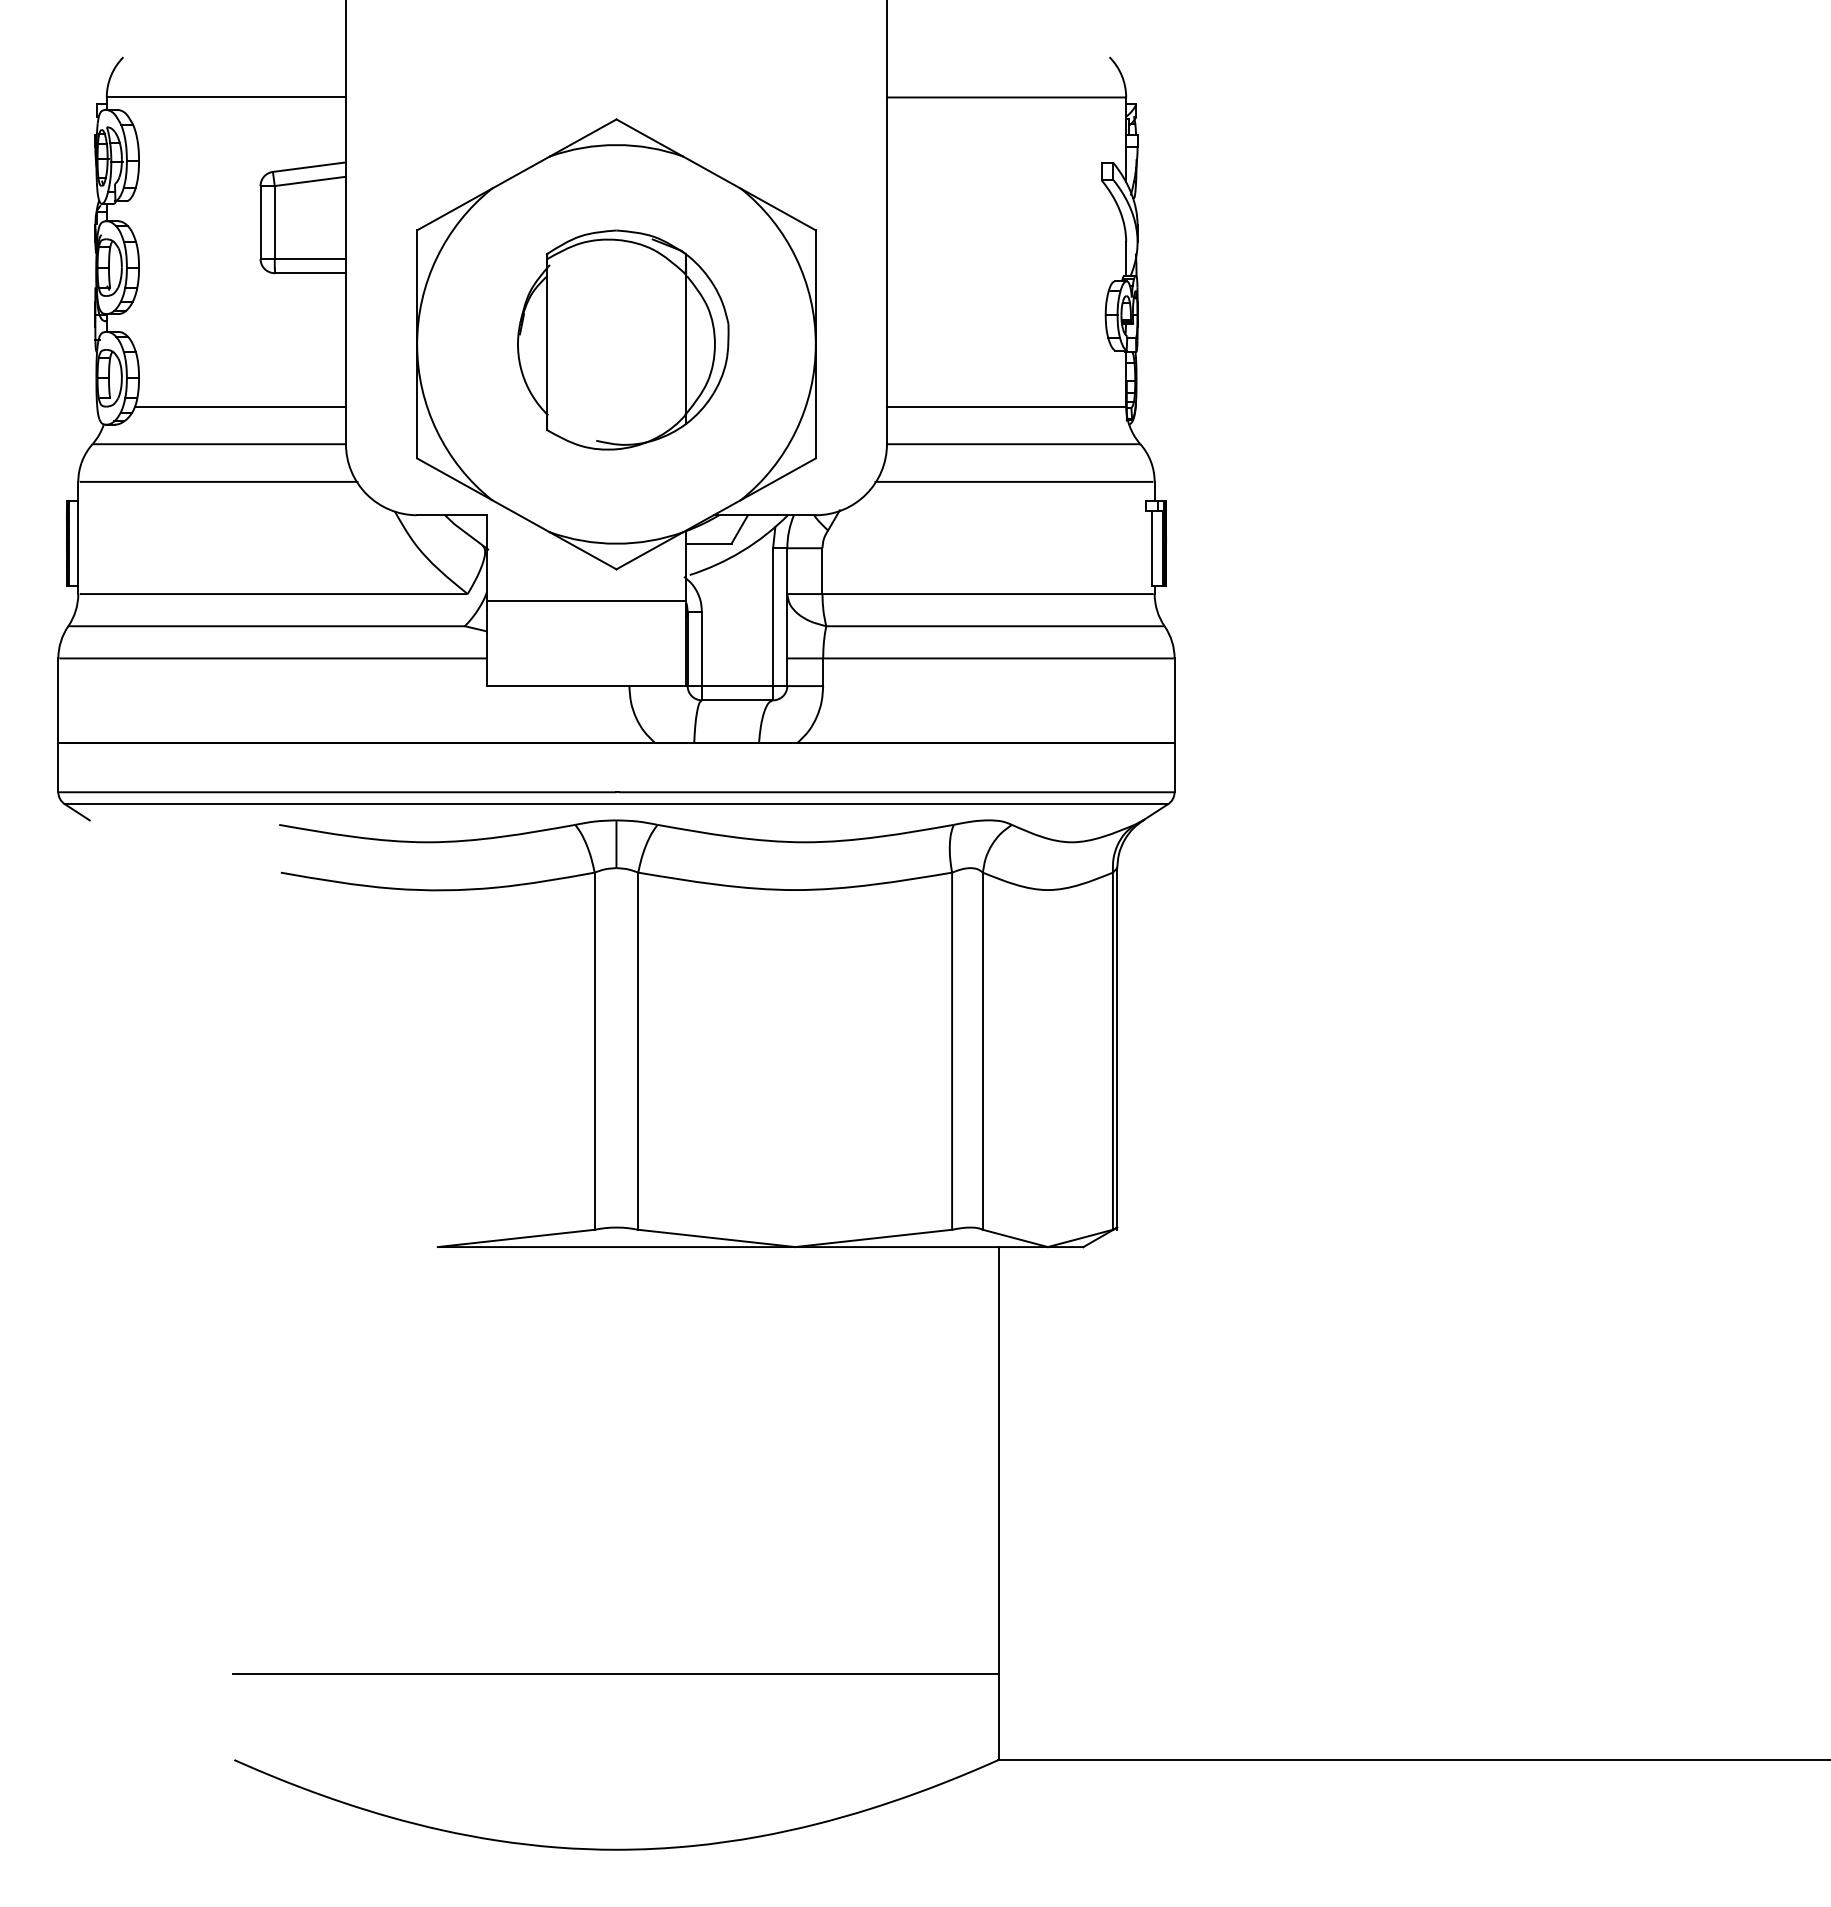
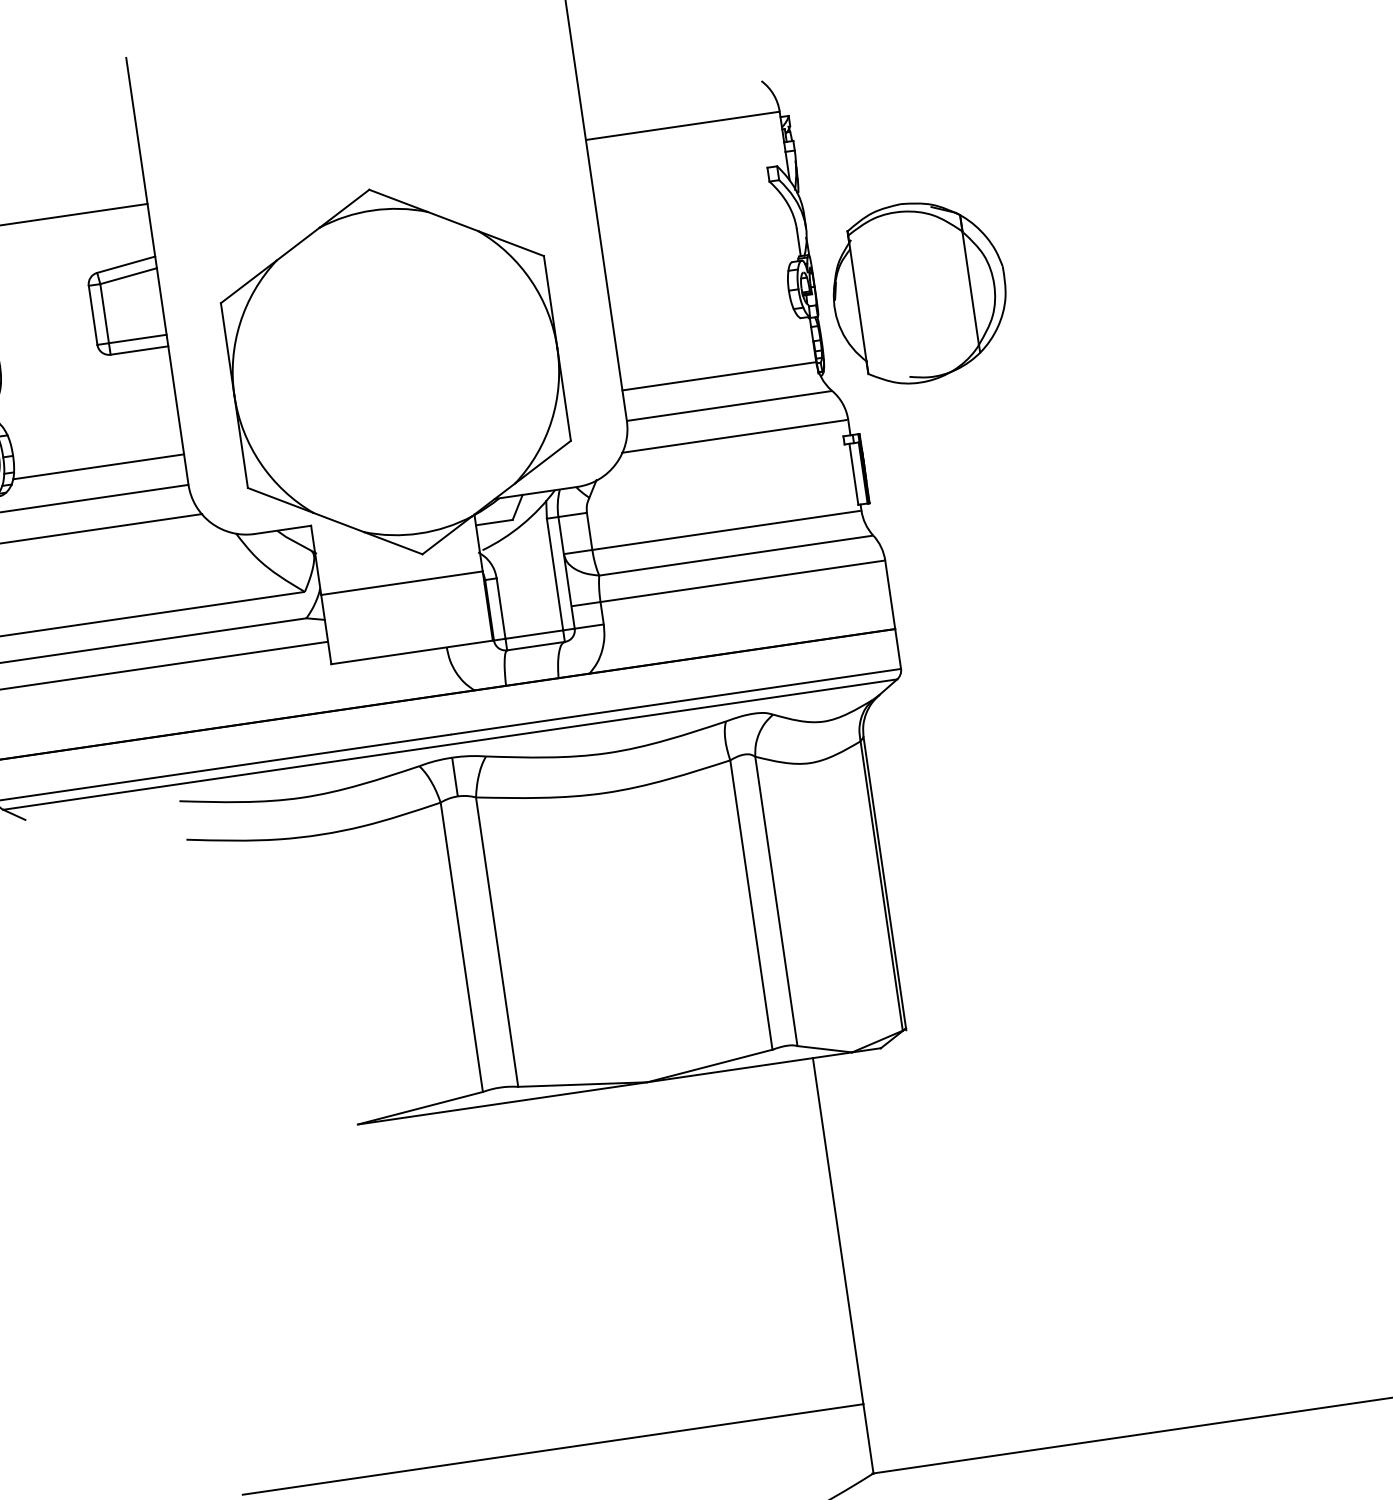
part: (623, 339) -> (919, 291), moved

